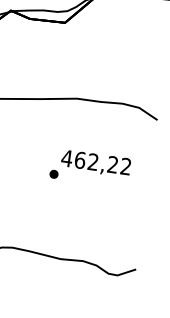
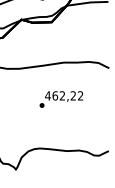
text: (88, 168) -> (60, 99), moved

